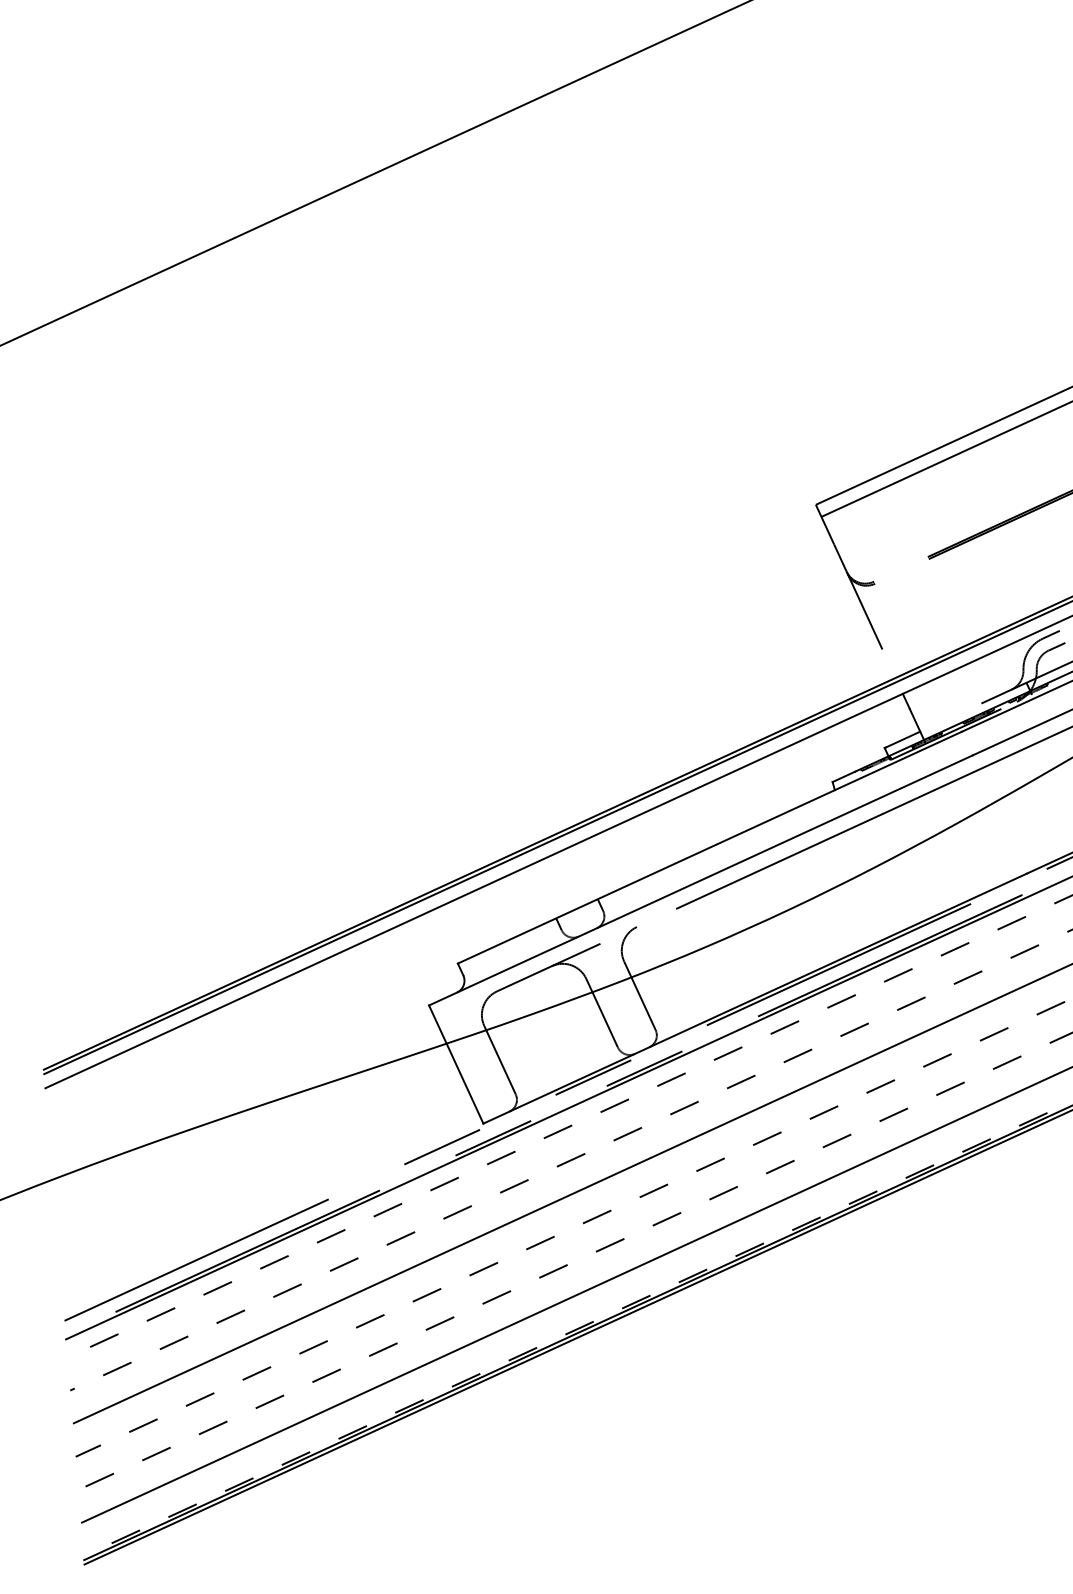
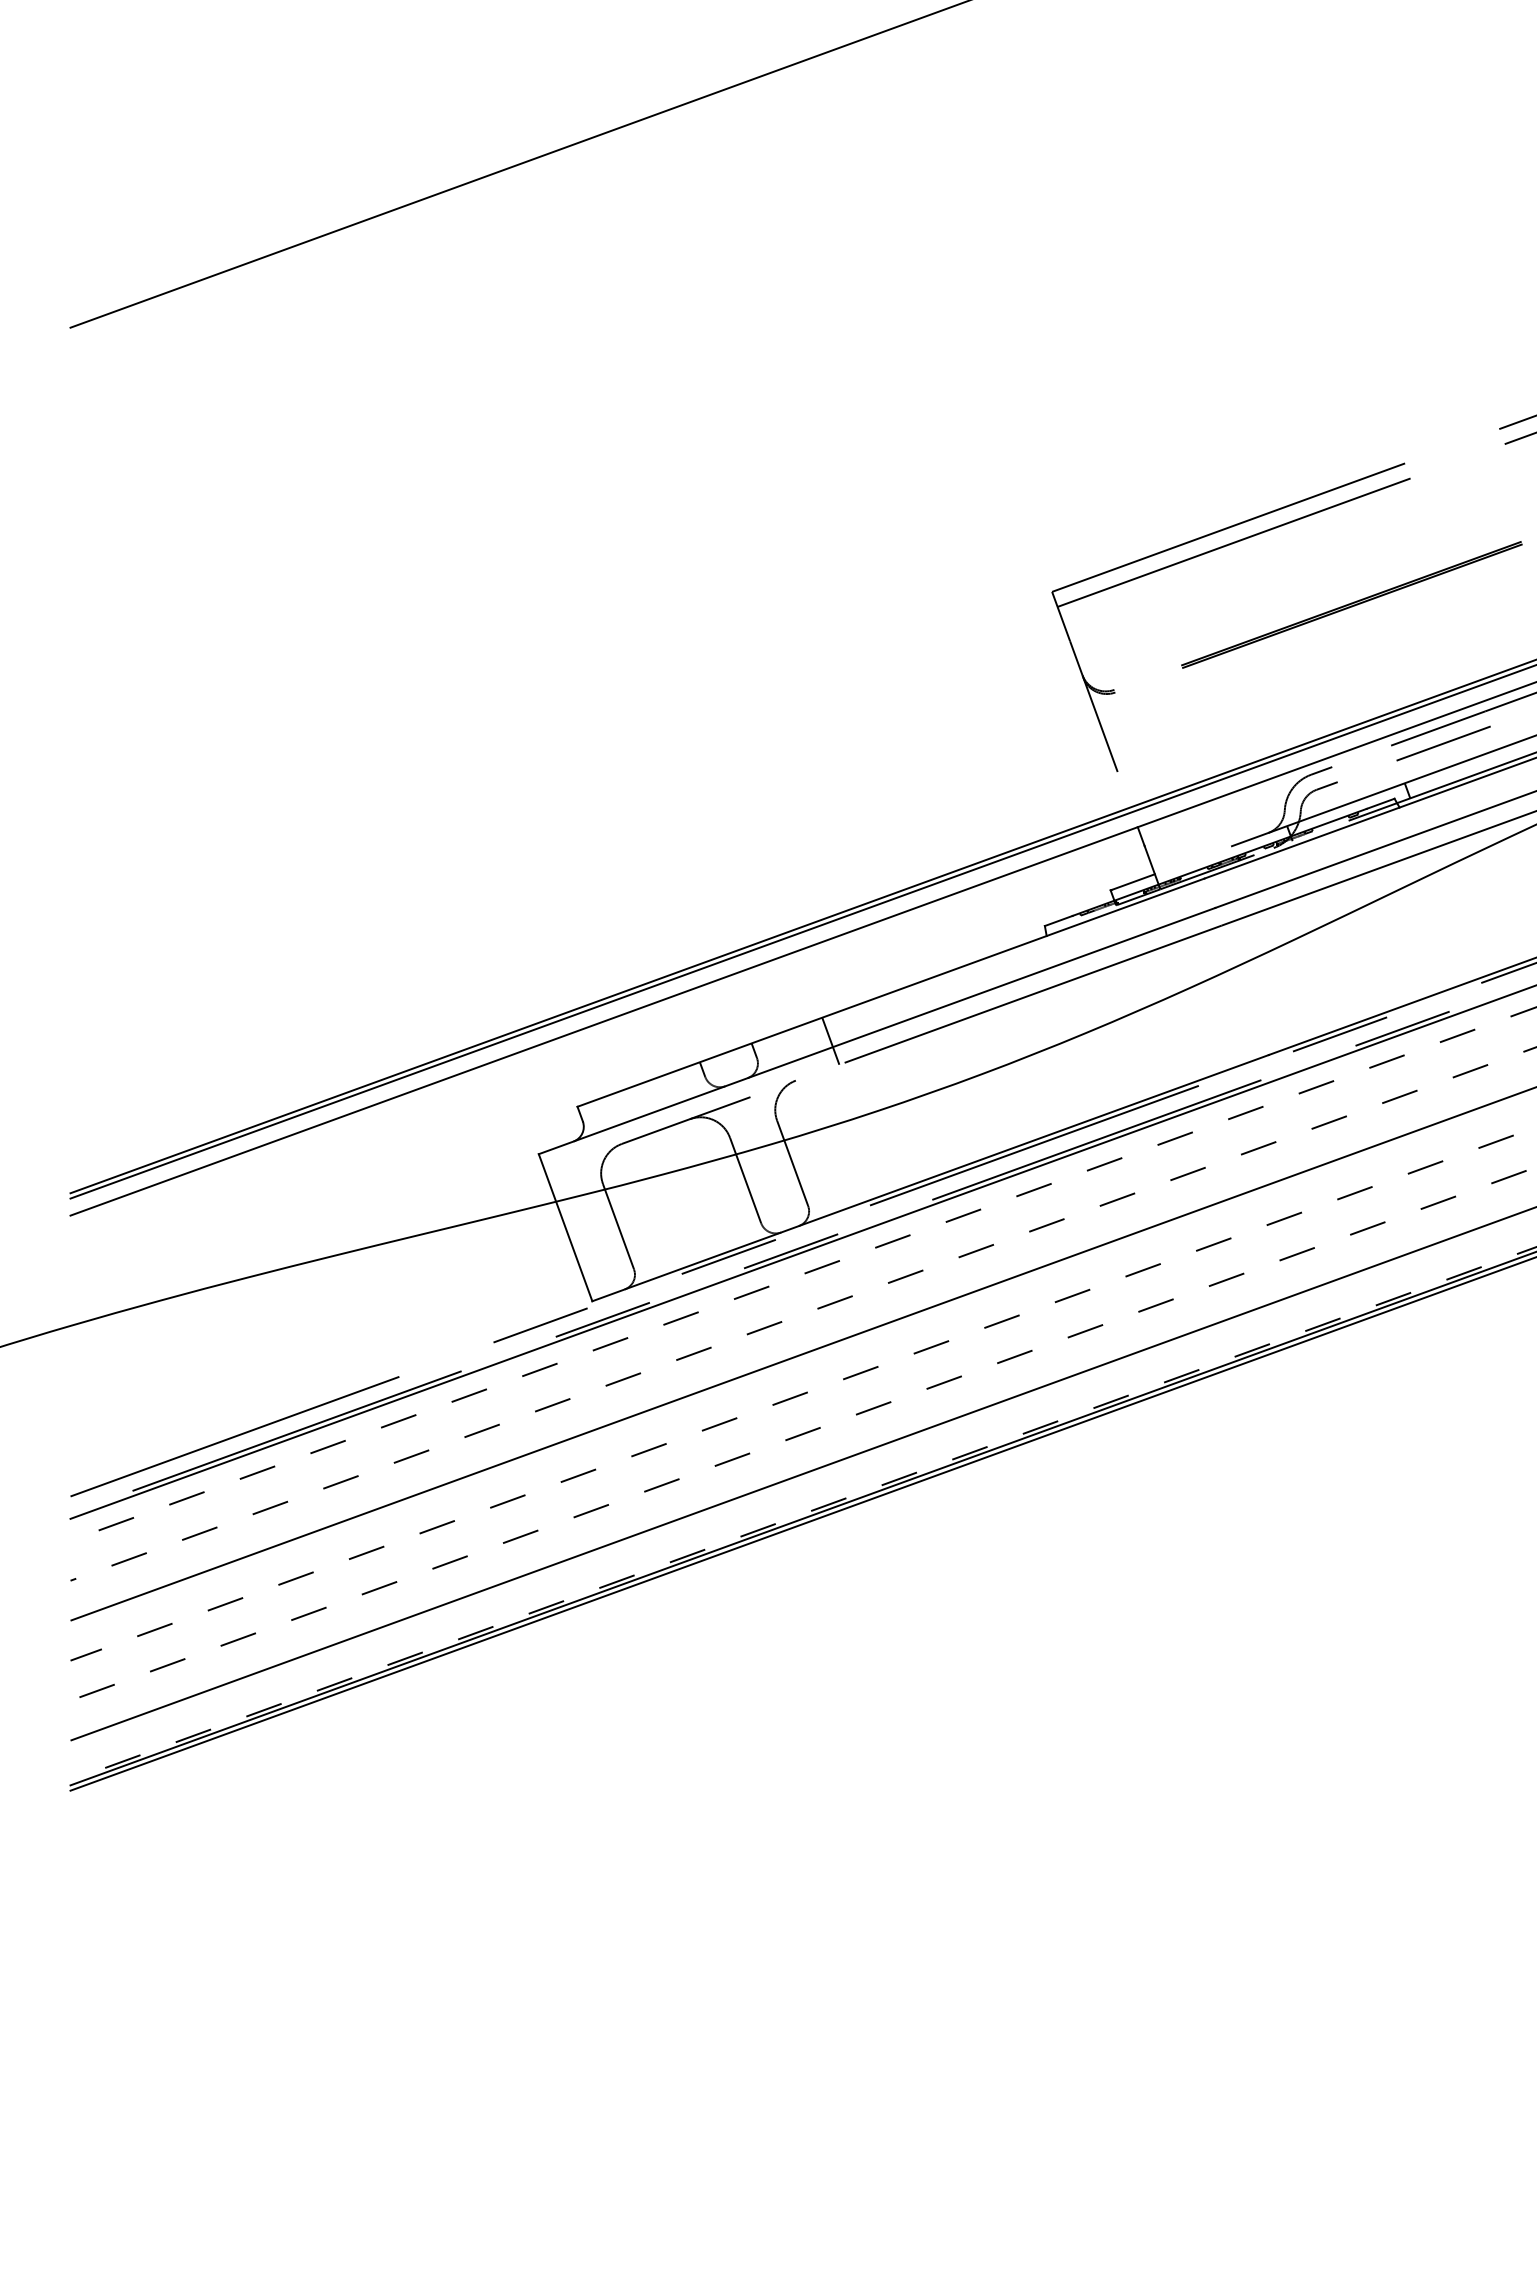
line: (662, 891) -> (830, 1040), added

